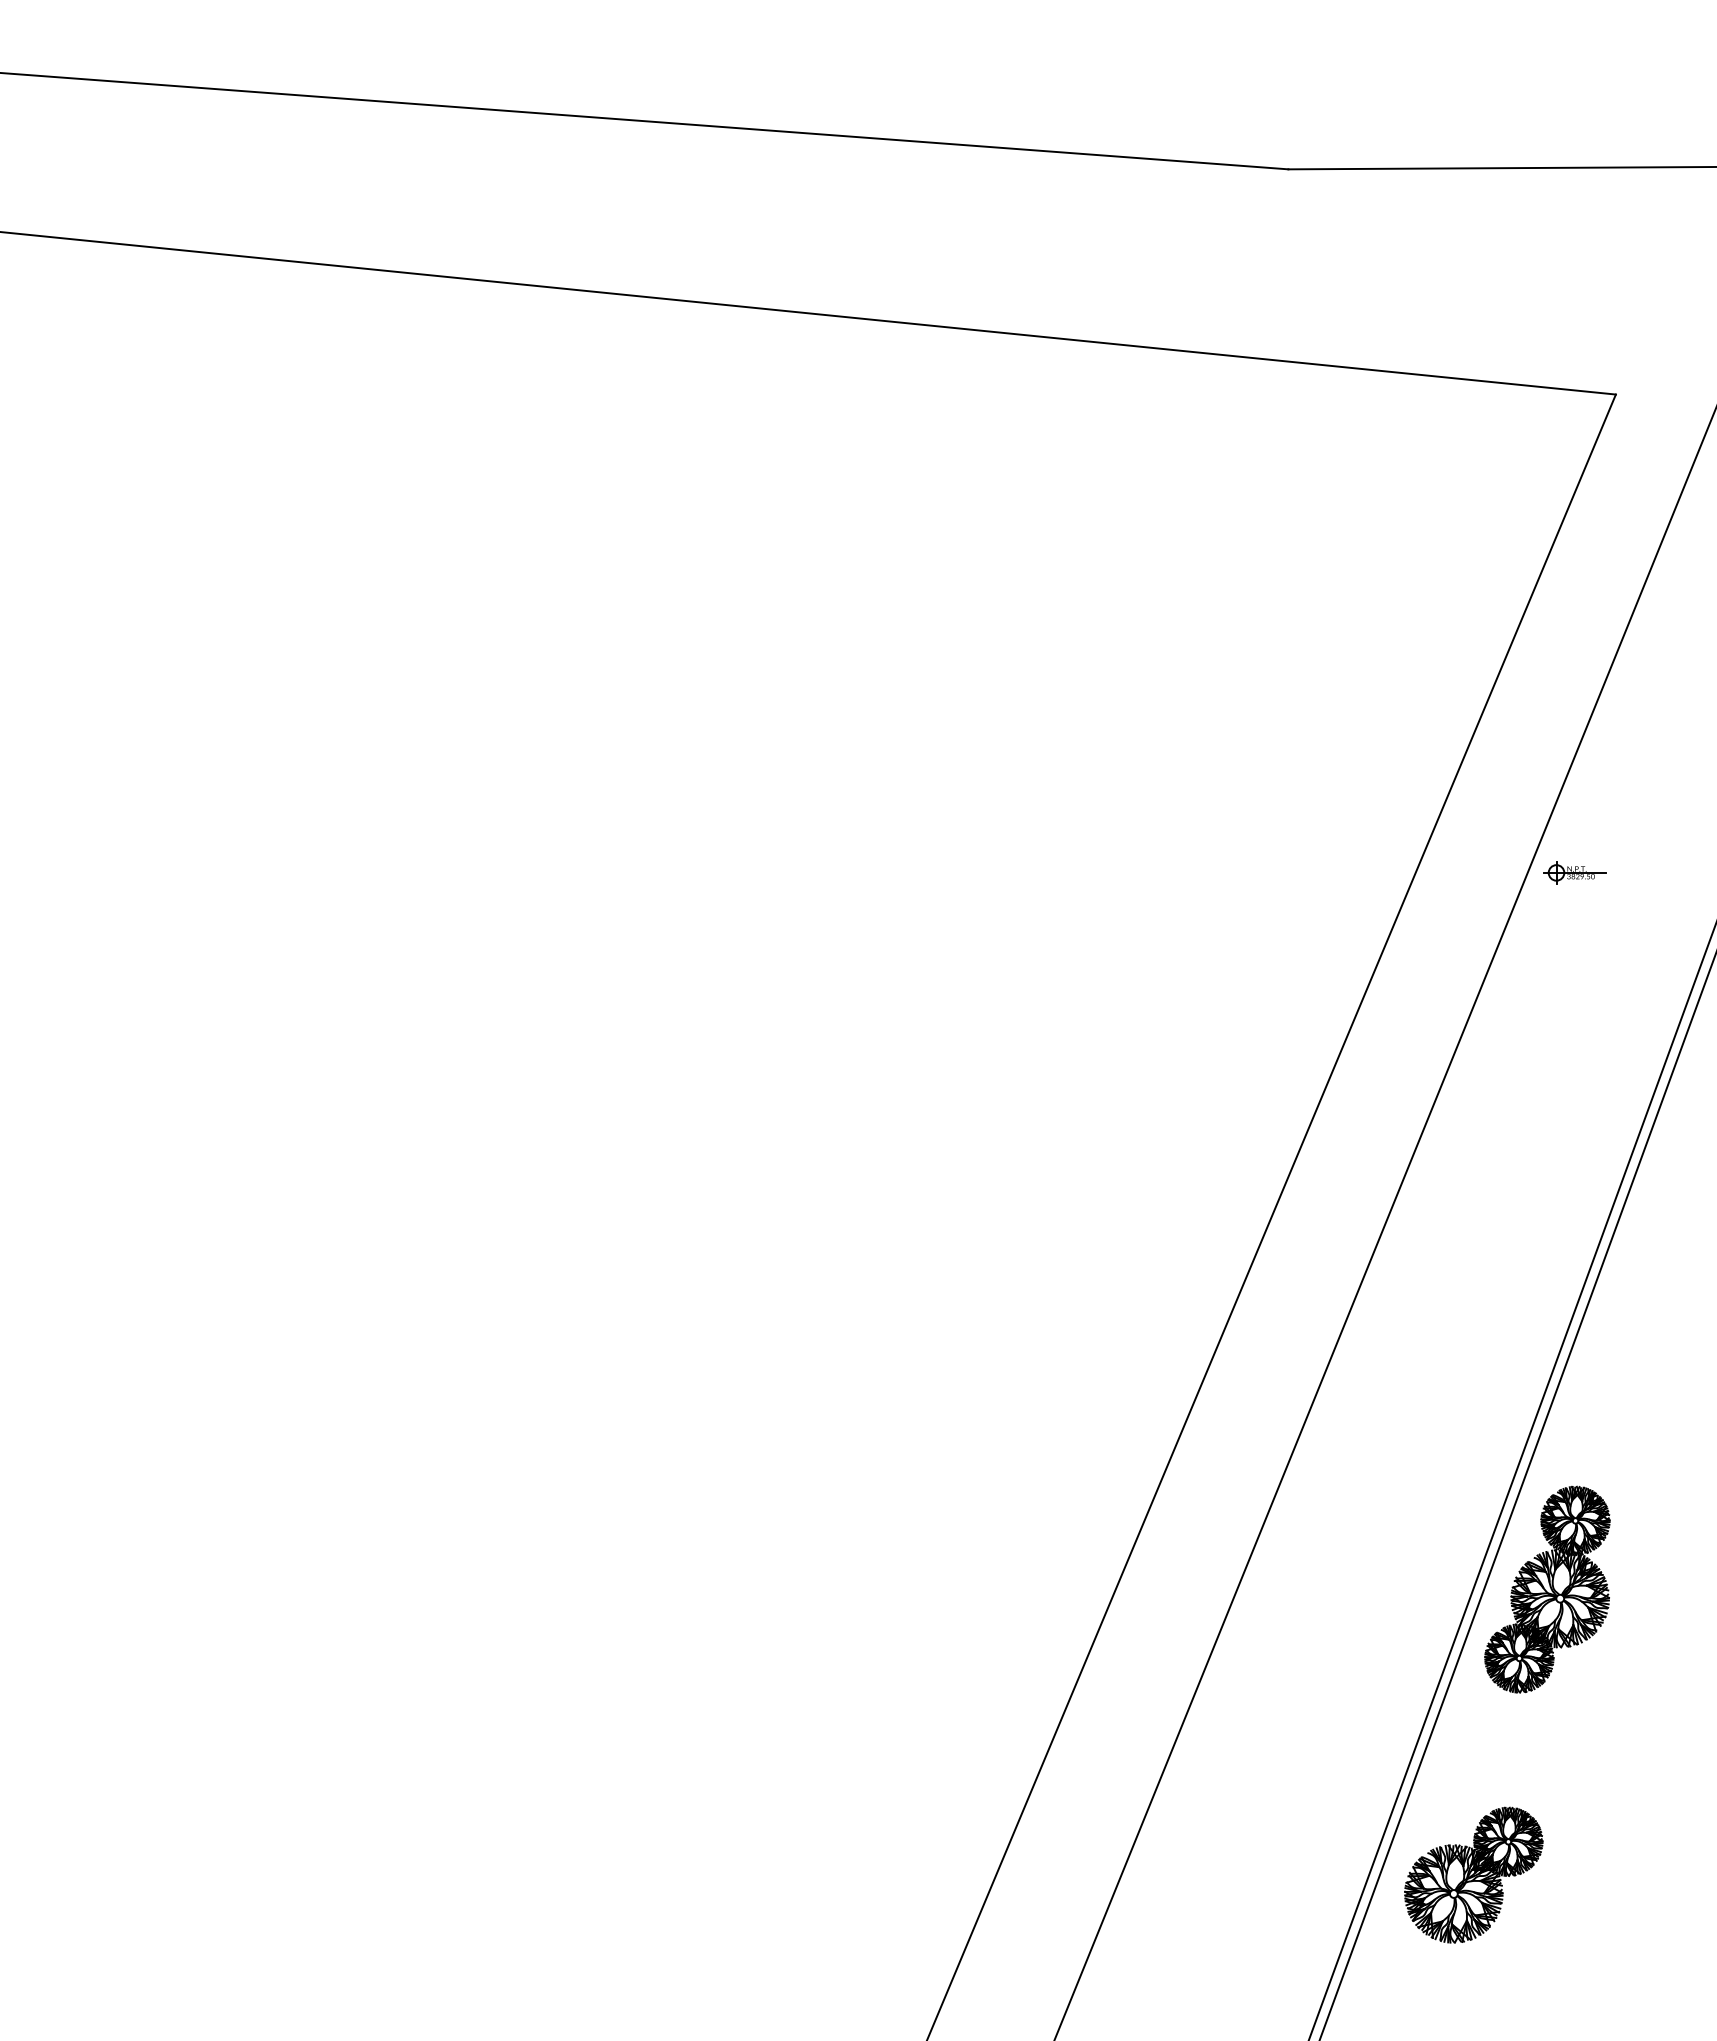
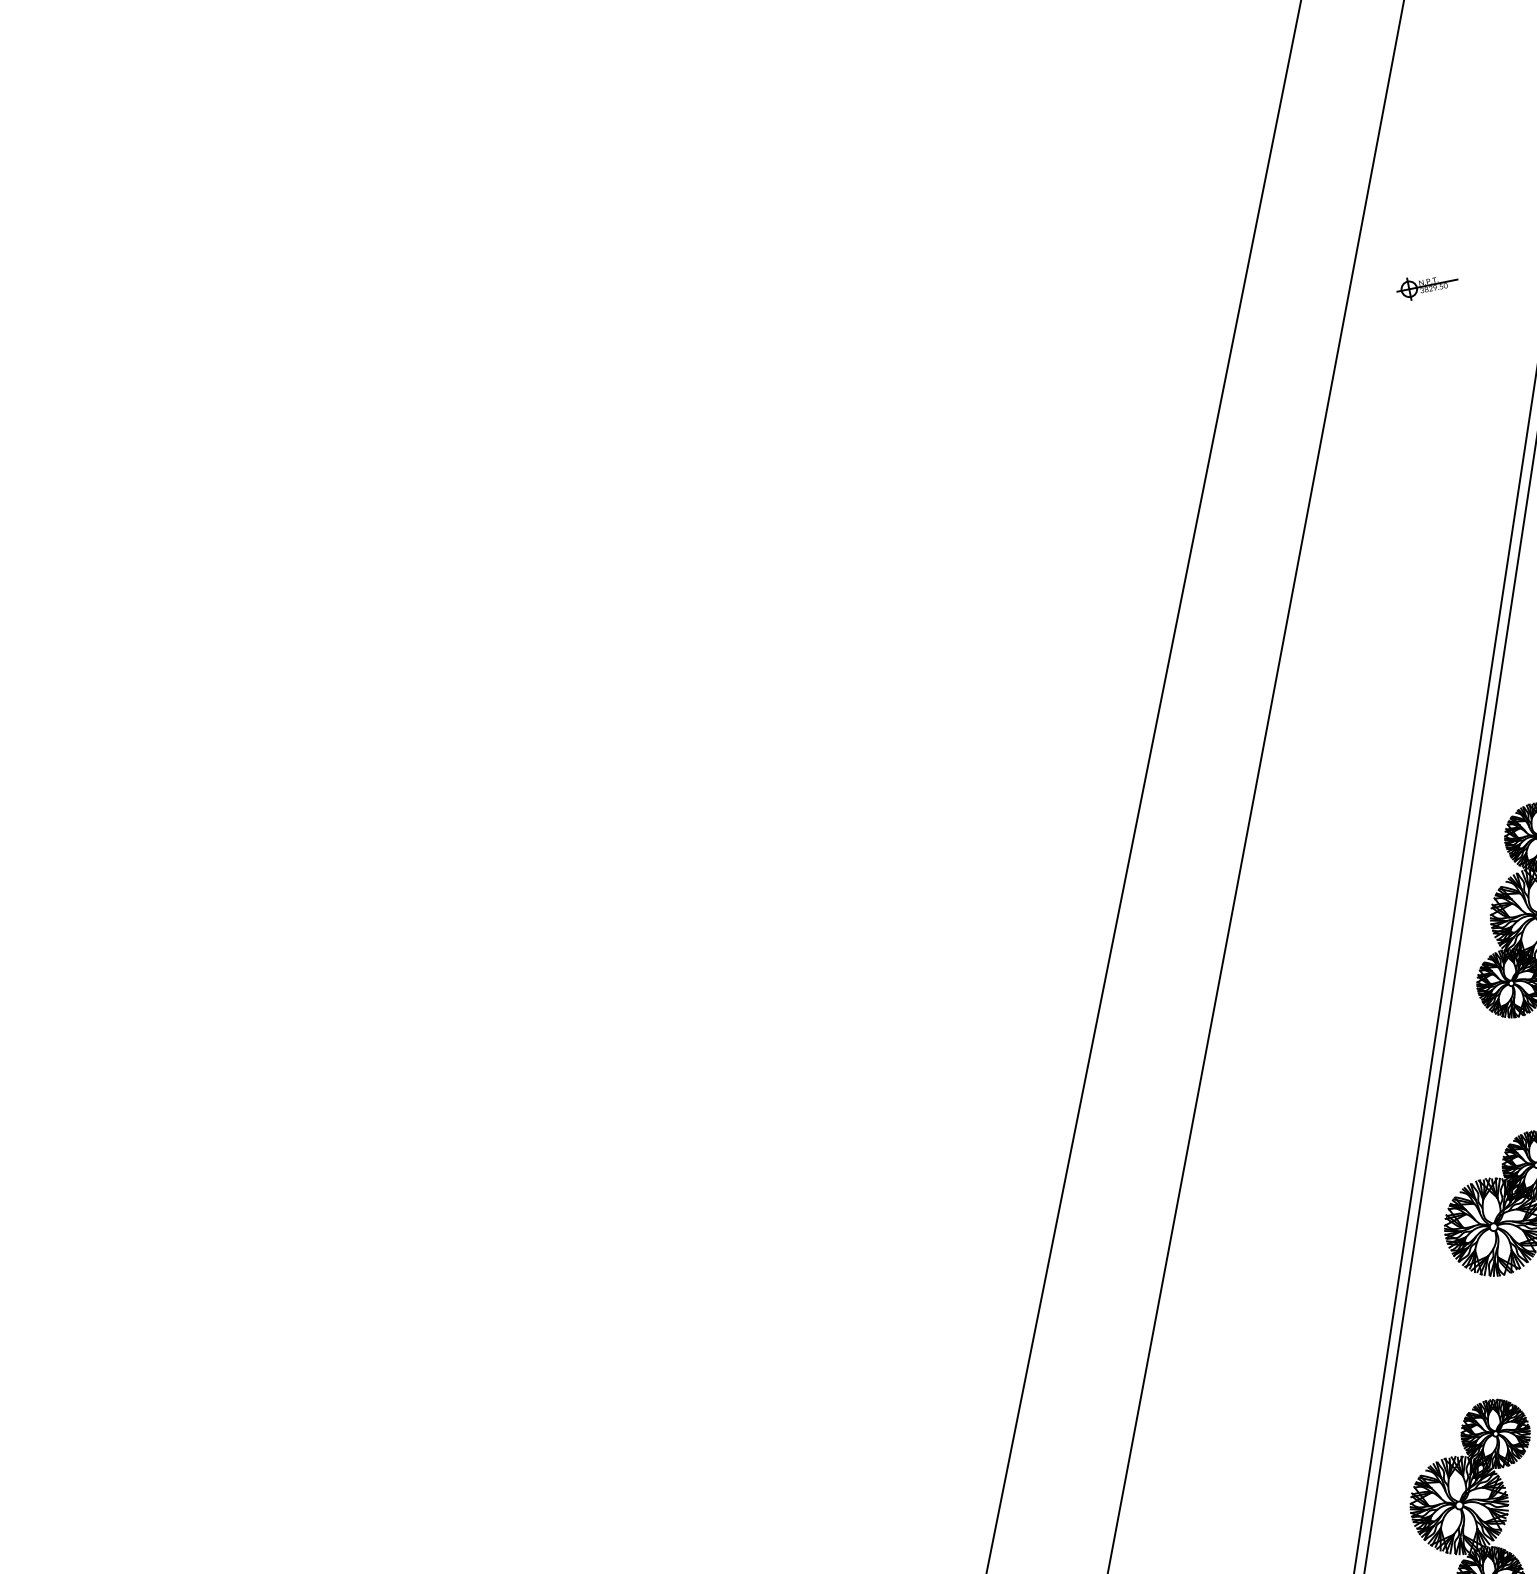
part: (1574, 872) -> (1426, 285), moved

